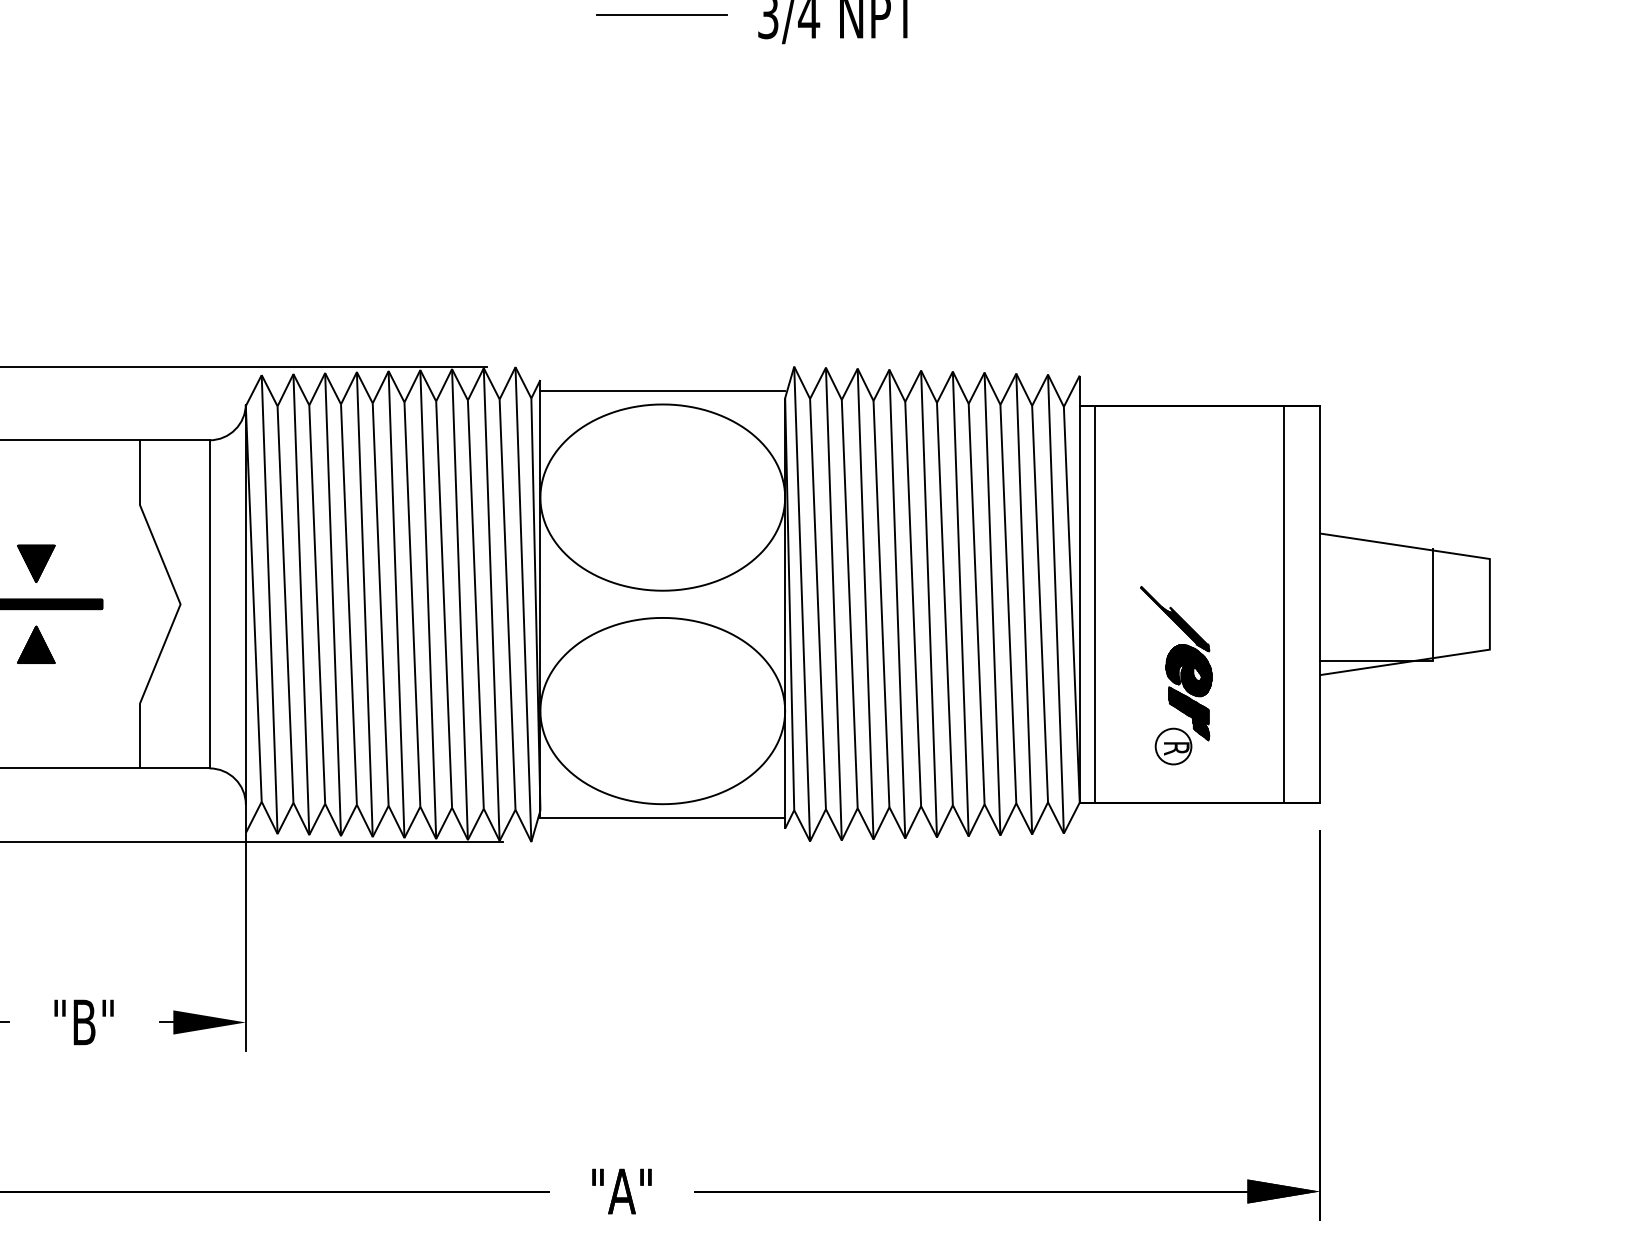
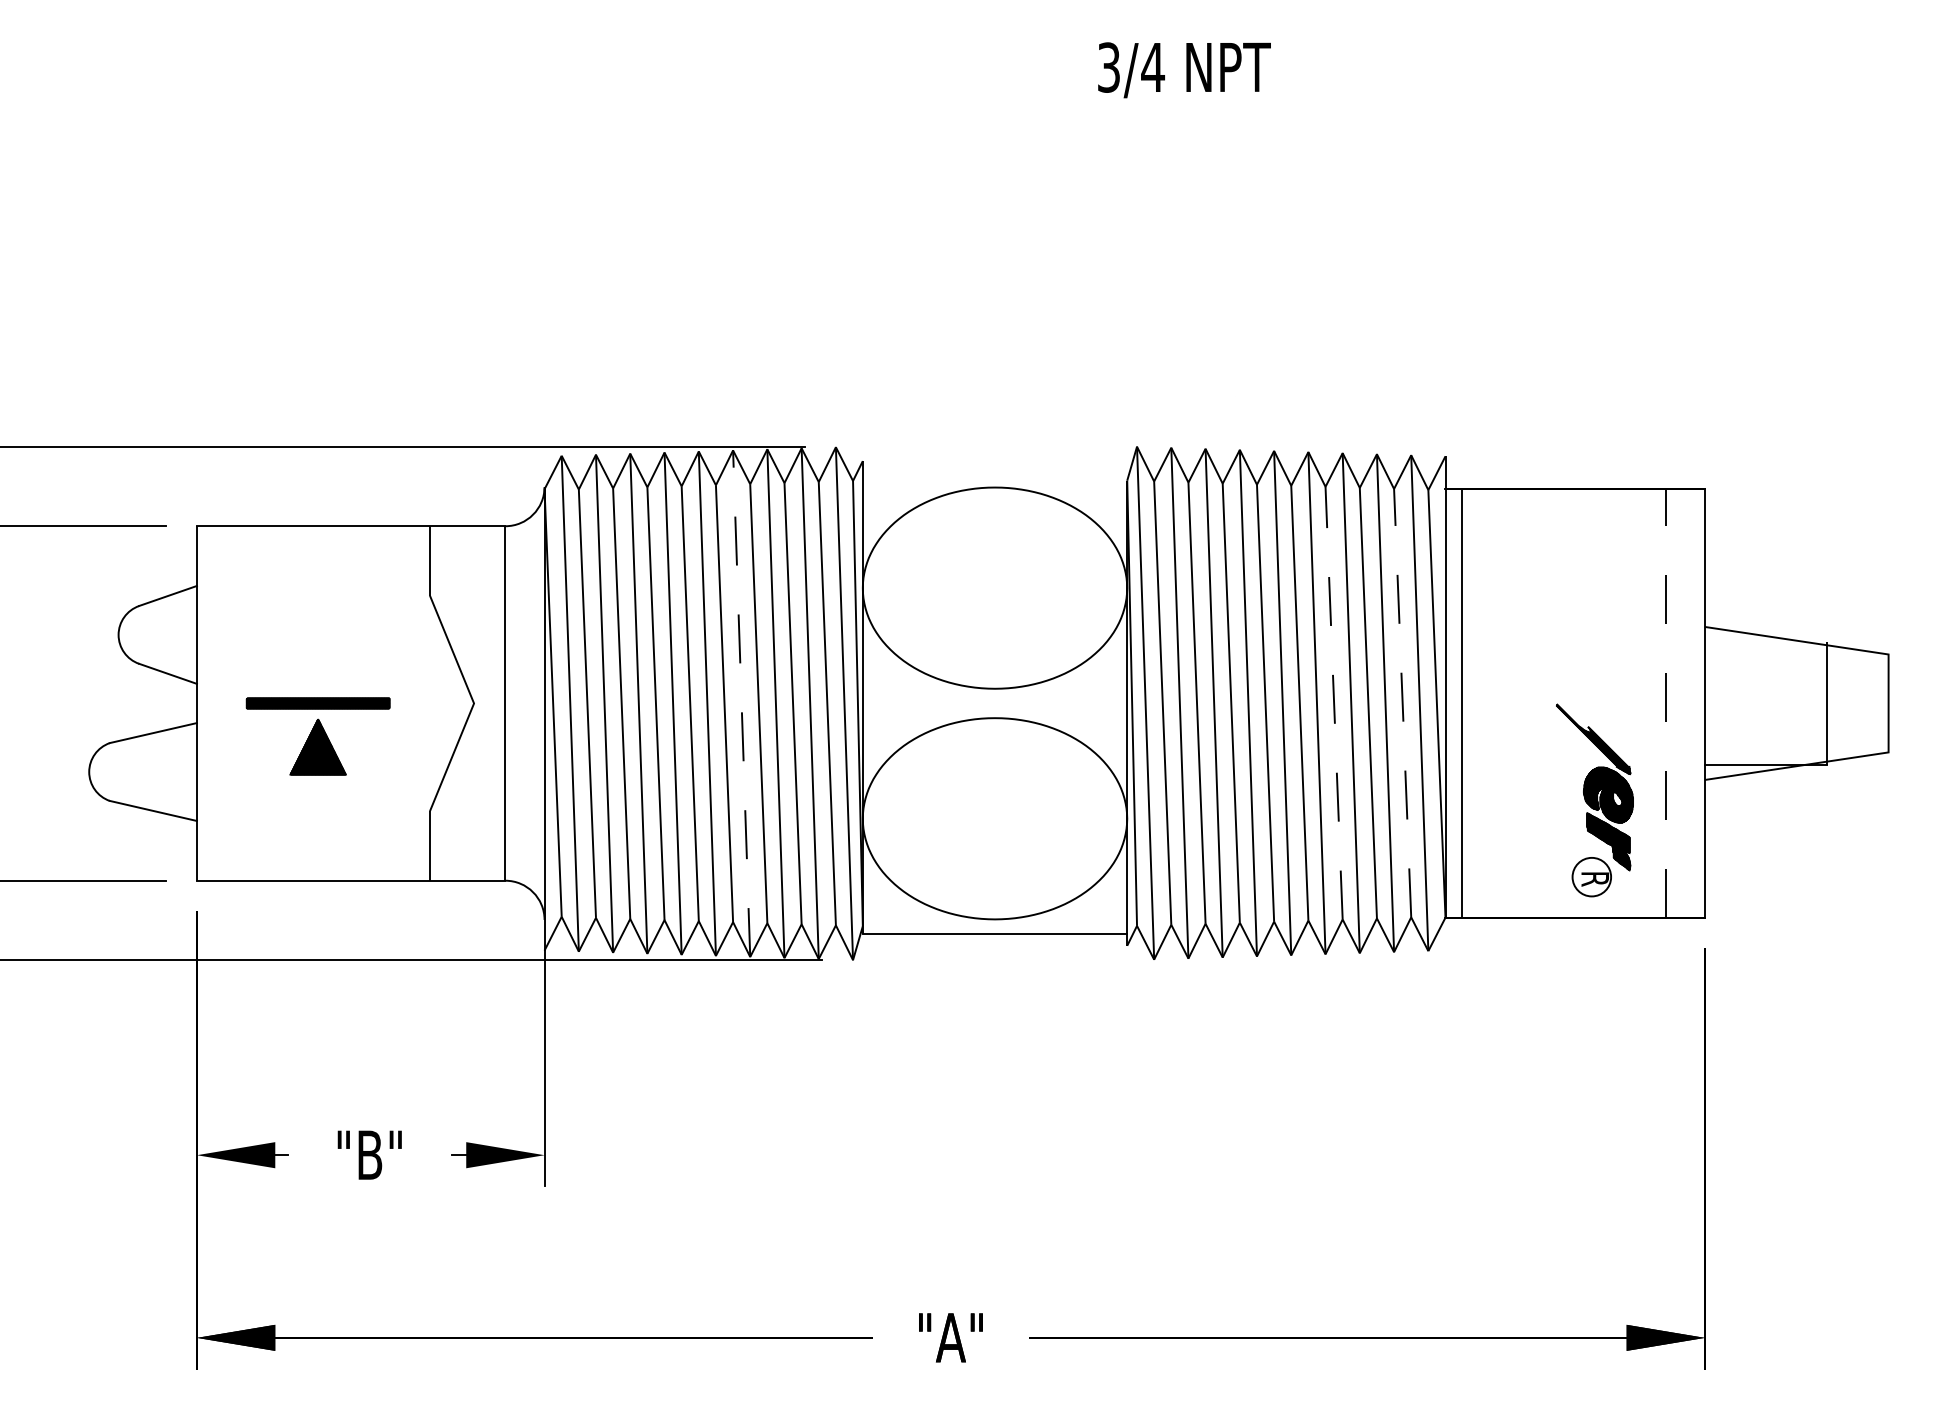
line: (662, 14) -> (994, 66), removed
line: (662, 390) -> (994, 472), removed
part: (36, 563) -> (318, 659), removed
line: (977, 603) -> (1334, 702), solid -> dashed
line: (1039, 603) -> (1402, 702), solid -> dashed
line: (1283, 603) -> (1665, 702), solid -> dashed
line: (428, 604) -> (741, 703), solid -> dashed
part: (36, 644) -> (318, 746), size x1.4
part: (1176, 675) -> (1594, 800), moved

